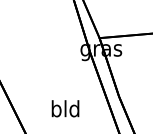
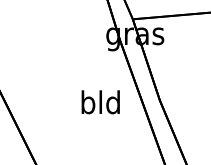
text: (65, 108) -> (100, 101), moved

